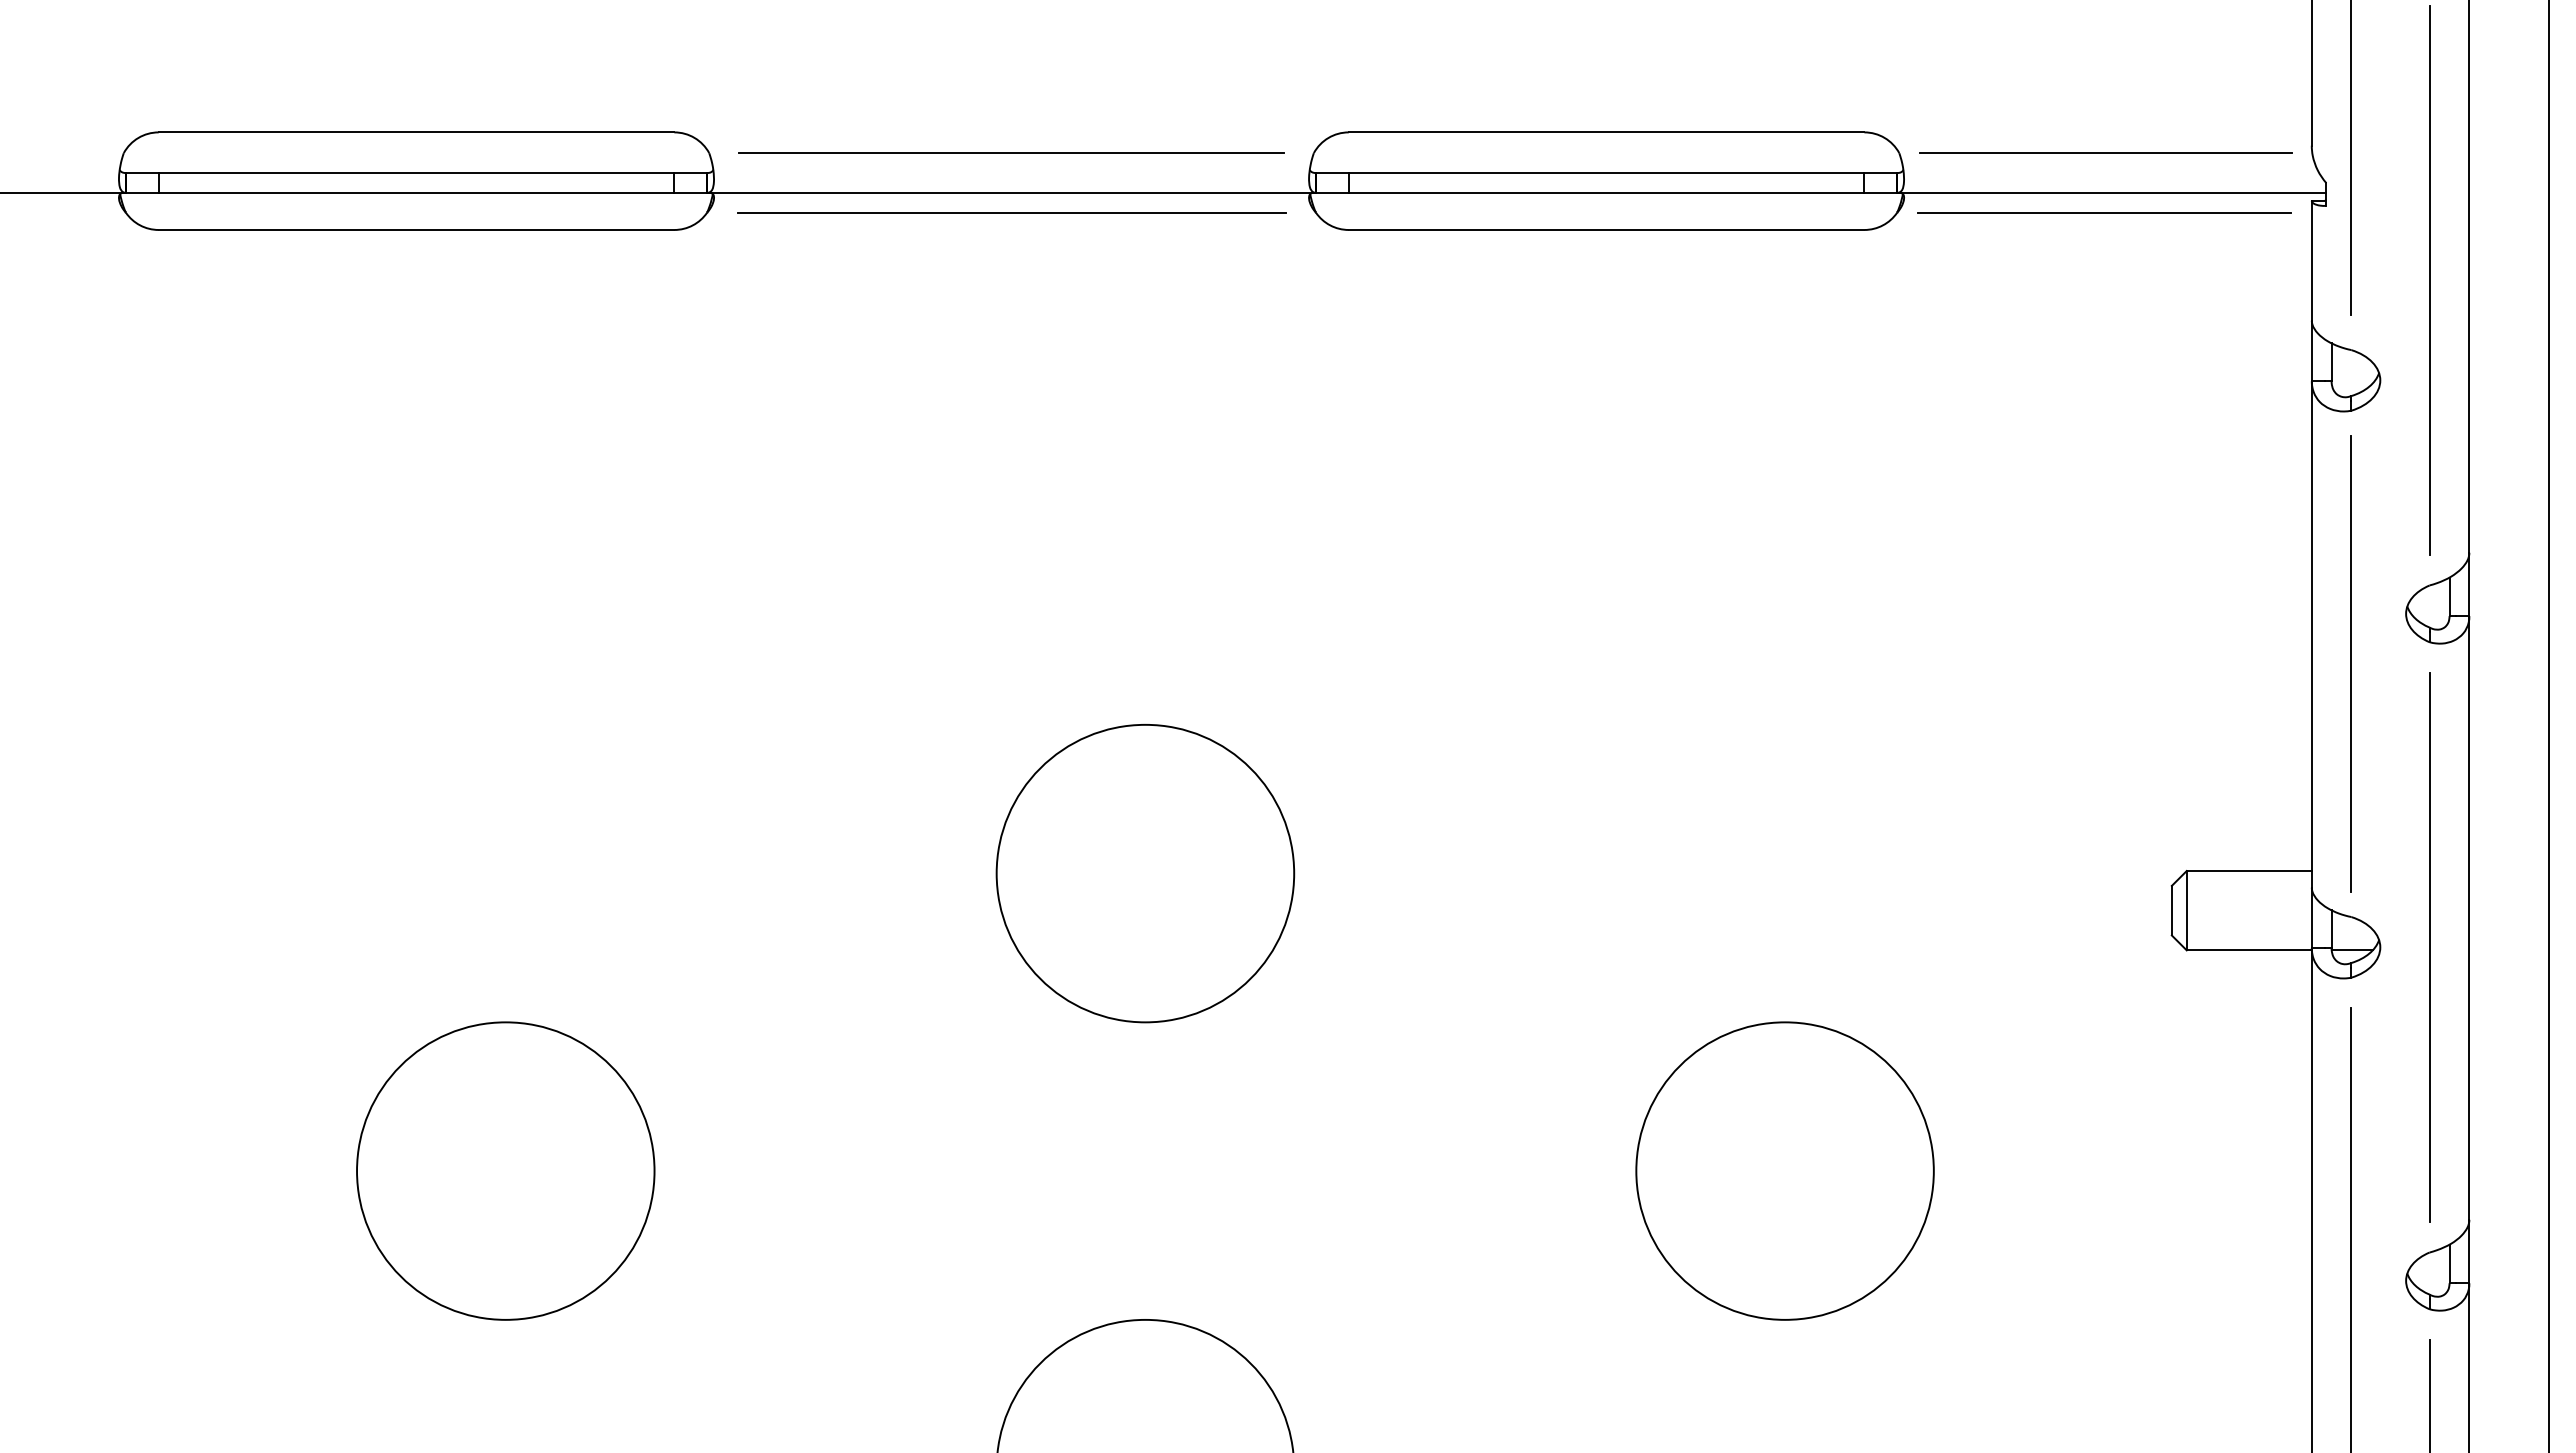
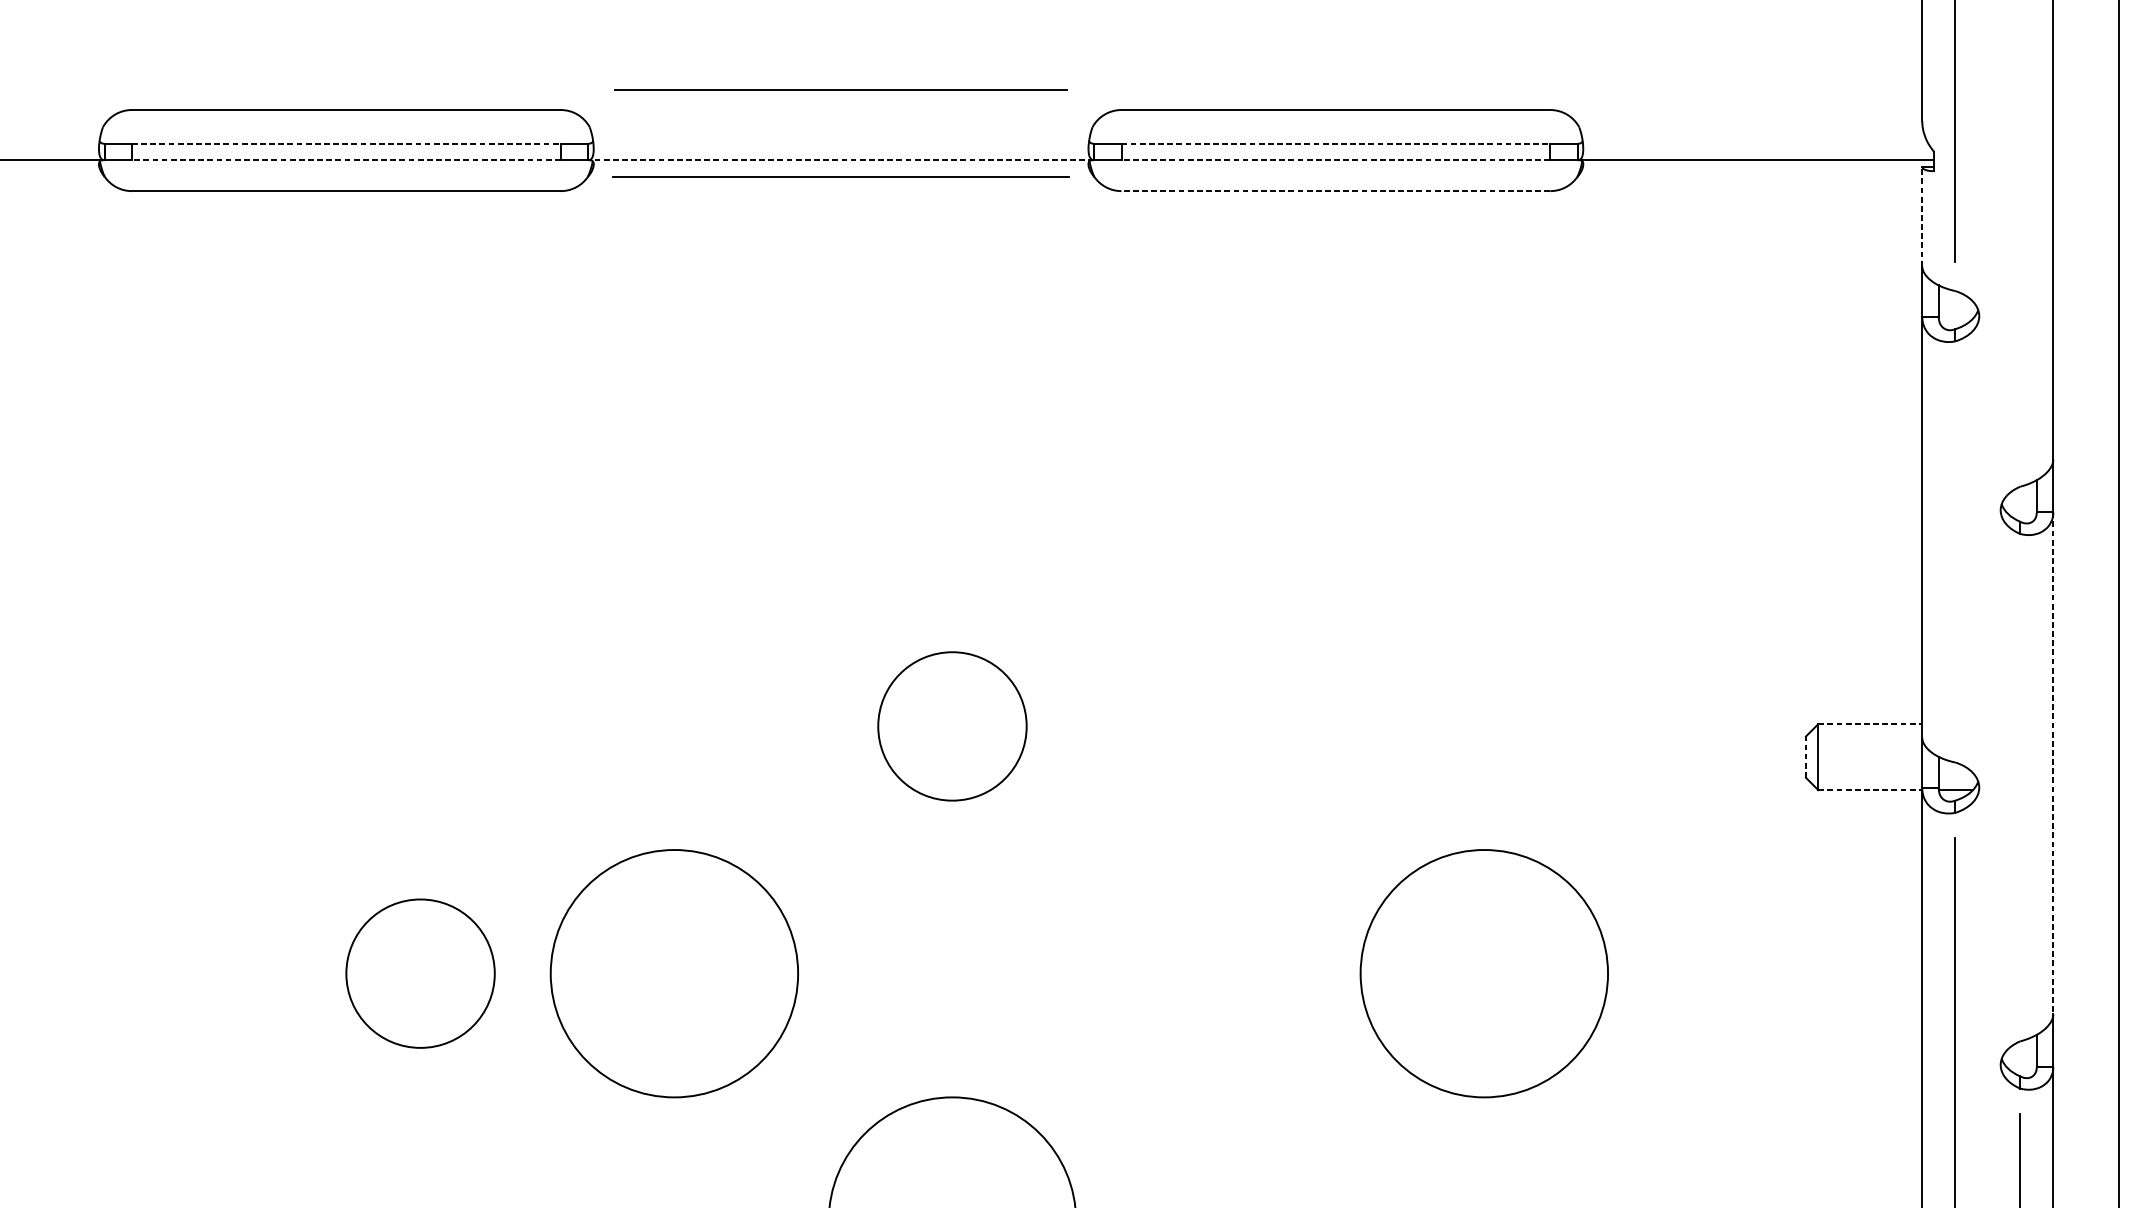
line: (1011, 152) -> (841, 89), moved
line: (2105, 153) -> (1750, 127), removed
line: (416, 173) -> (346, 144), solid -> dashed
line: (1606, 173) -> (1335, 144), solid -> dashed
line: (416, 192) -> (346, 159), solid -> dashed
line: (1011, 192) -> (841, 159), solid -> dashed
line: (1606, 192) -> (1335, 159), solid -> dashed
line: (2104, 212) -> (1749, 176), removed
line: (1606, 229) -> (1335, 190), solid -> dashed
line: (2311, 260) -> (1922, 216), solid -> dashed
line: (2429, 279) -> (2020, 232), removed
line: (2351, 663) -> (1955, 551), removed
line: (2249, 871) -> (1870, 724), solid -> dashed
circle: (1145, 873) -> (952, 726), size x0.6
line: (2171, 910) -> (1805, 756), solid -> dashed
line: (2469, 917) -> (2053, 762), solid -> dashed
line: (2429, 946) -> (2020, 786), removed
line: (2249, 950) -> (1870, 790), solid -> dashed
circle: (505, 1170) -> (420, 973), size x0.6
circle: (810, 1170) -> (673, 973), added

